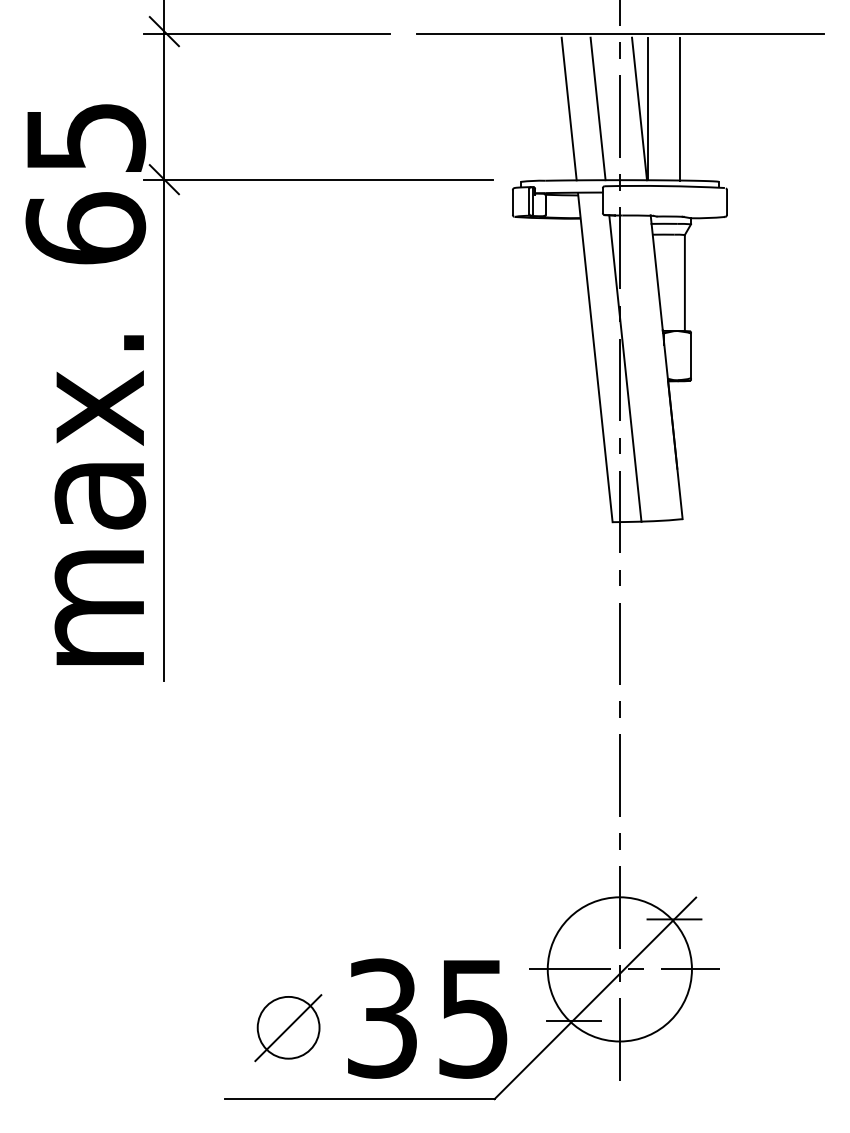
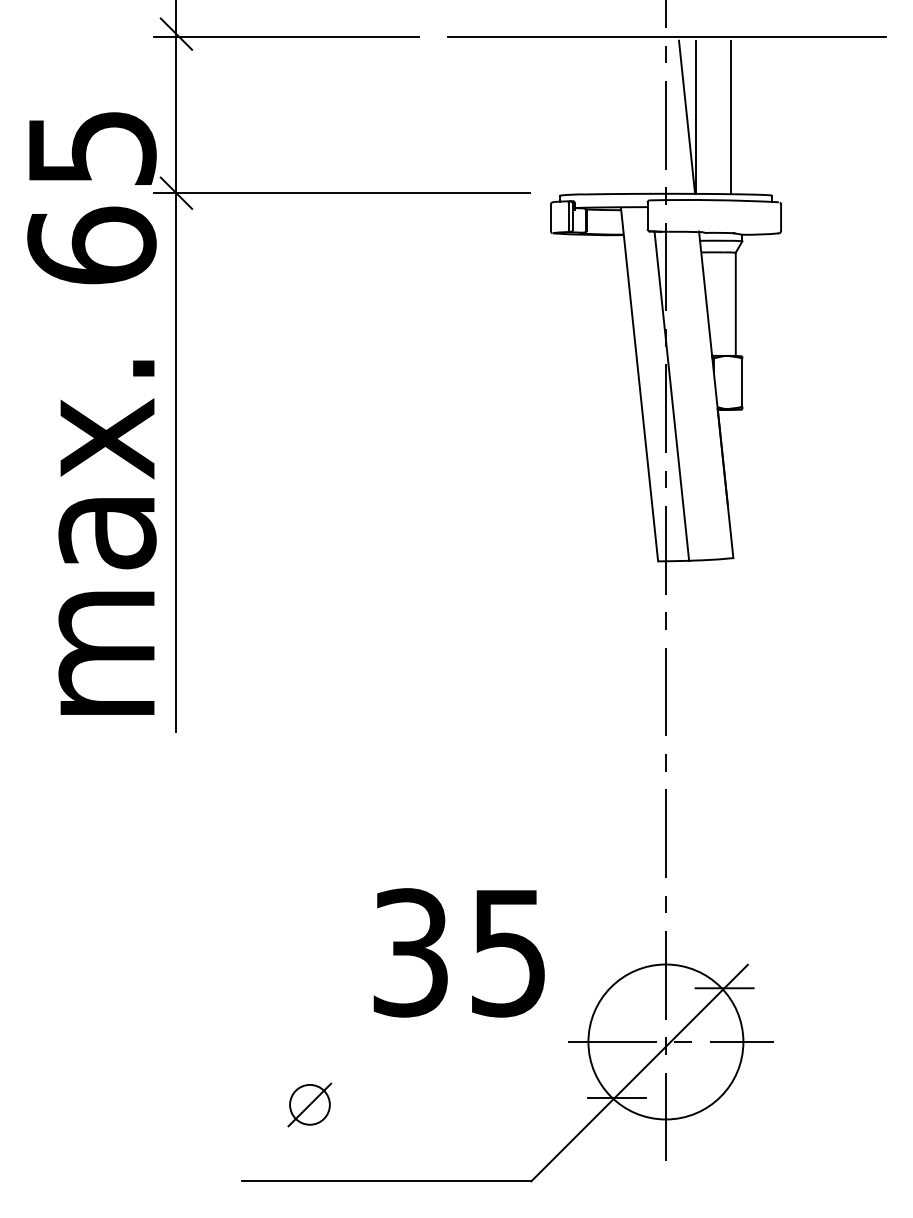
line: (598, 108) -> (642, 116), removed
line: (569, 109) -> (611, 117), removed
text: (426, 1018) -> (458, 952), moved
part: (288, 1027) -> (309, 1104), size x0.6

